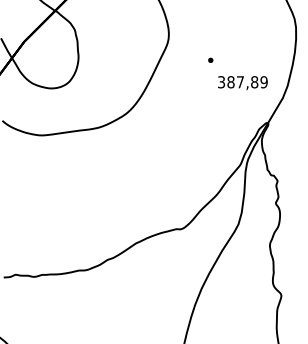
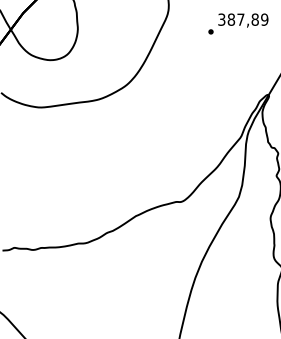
text: (242, 83) -> (242, 20), moved

